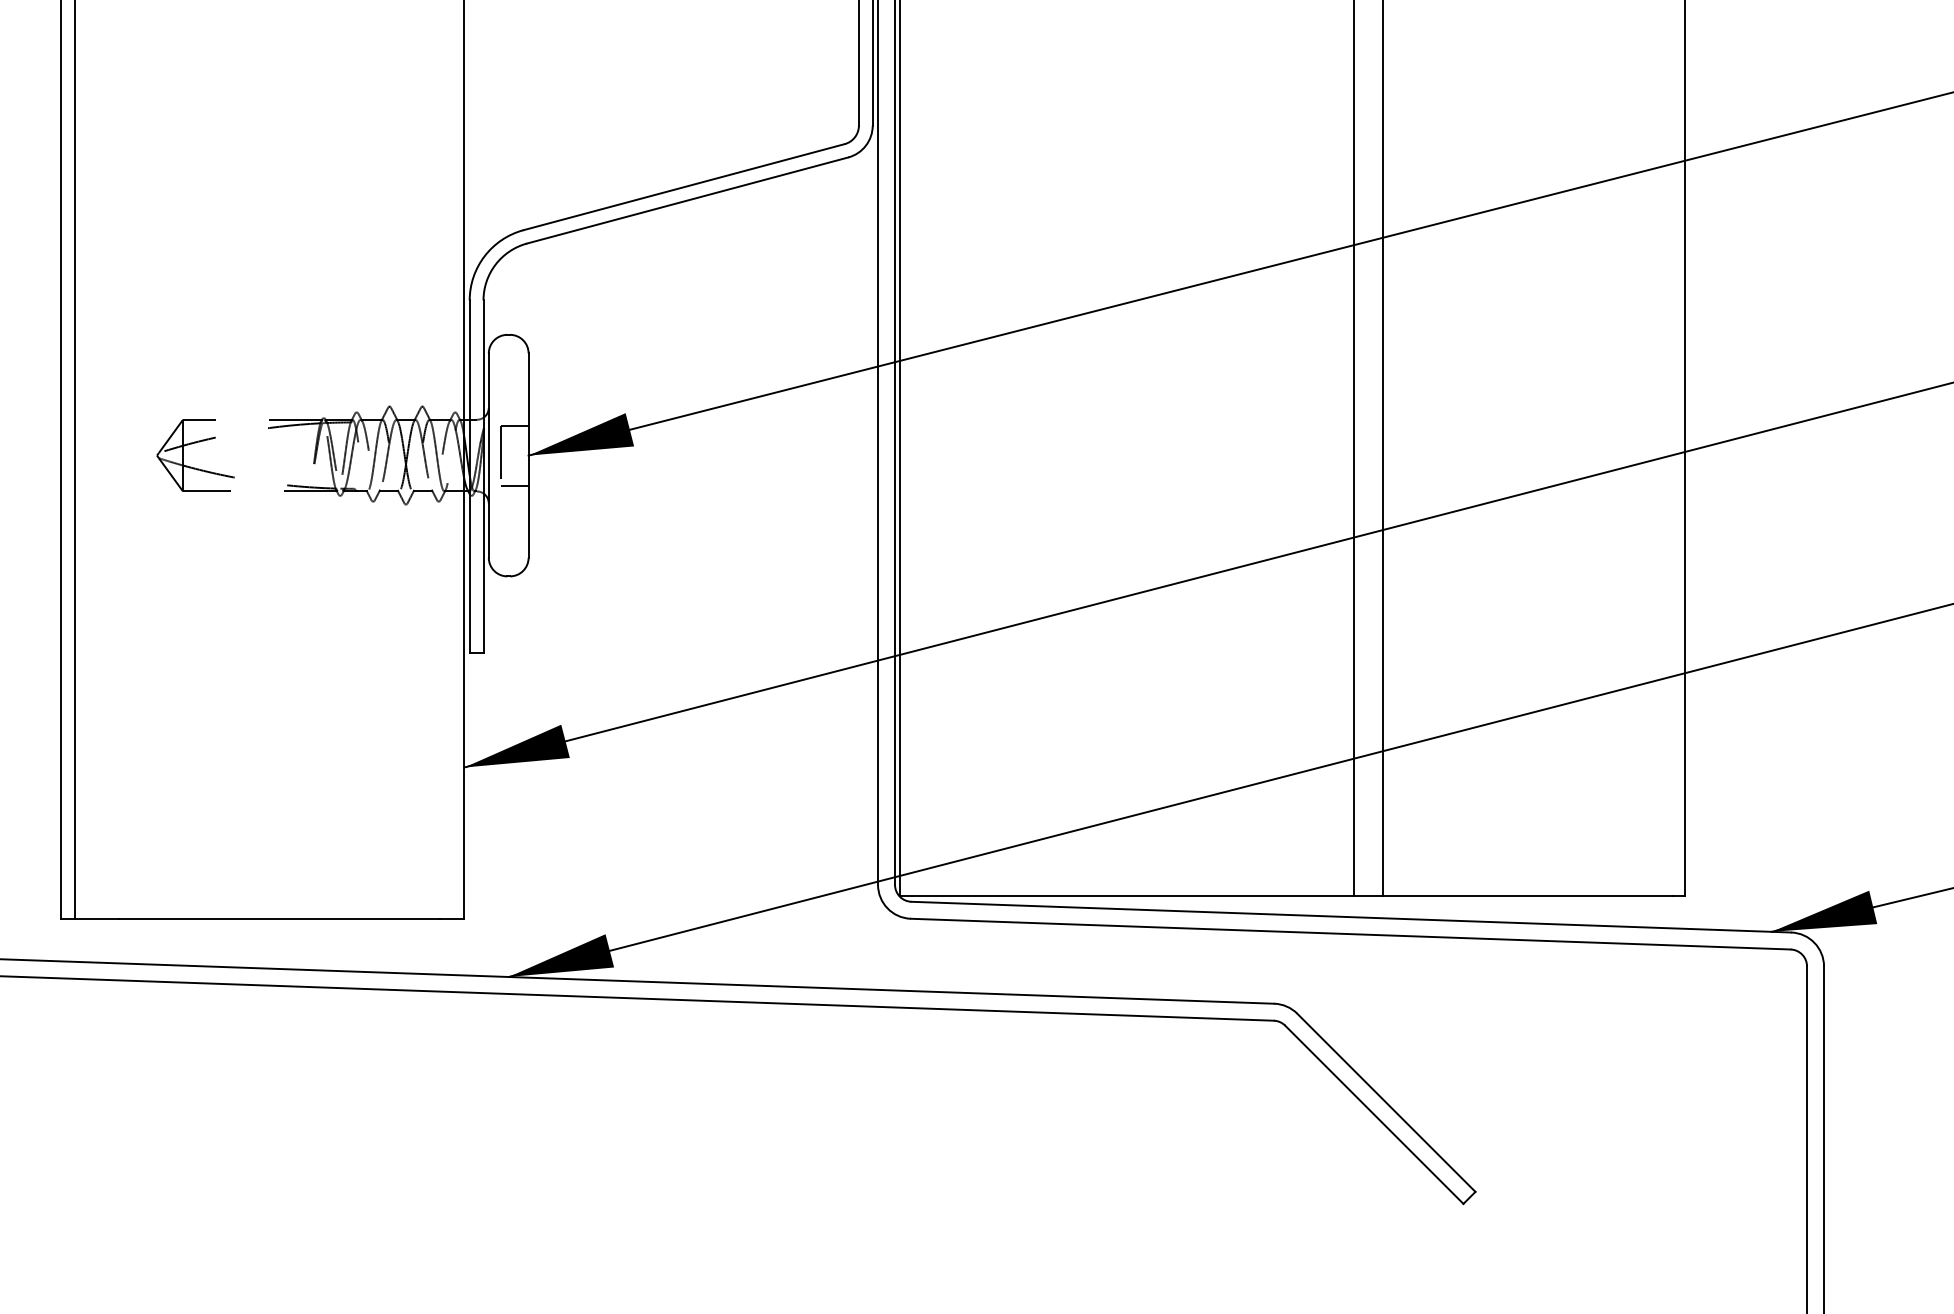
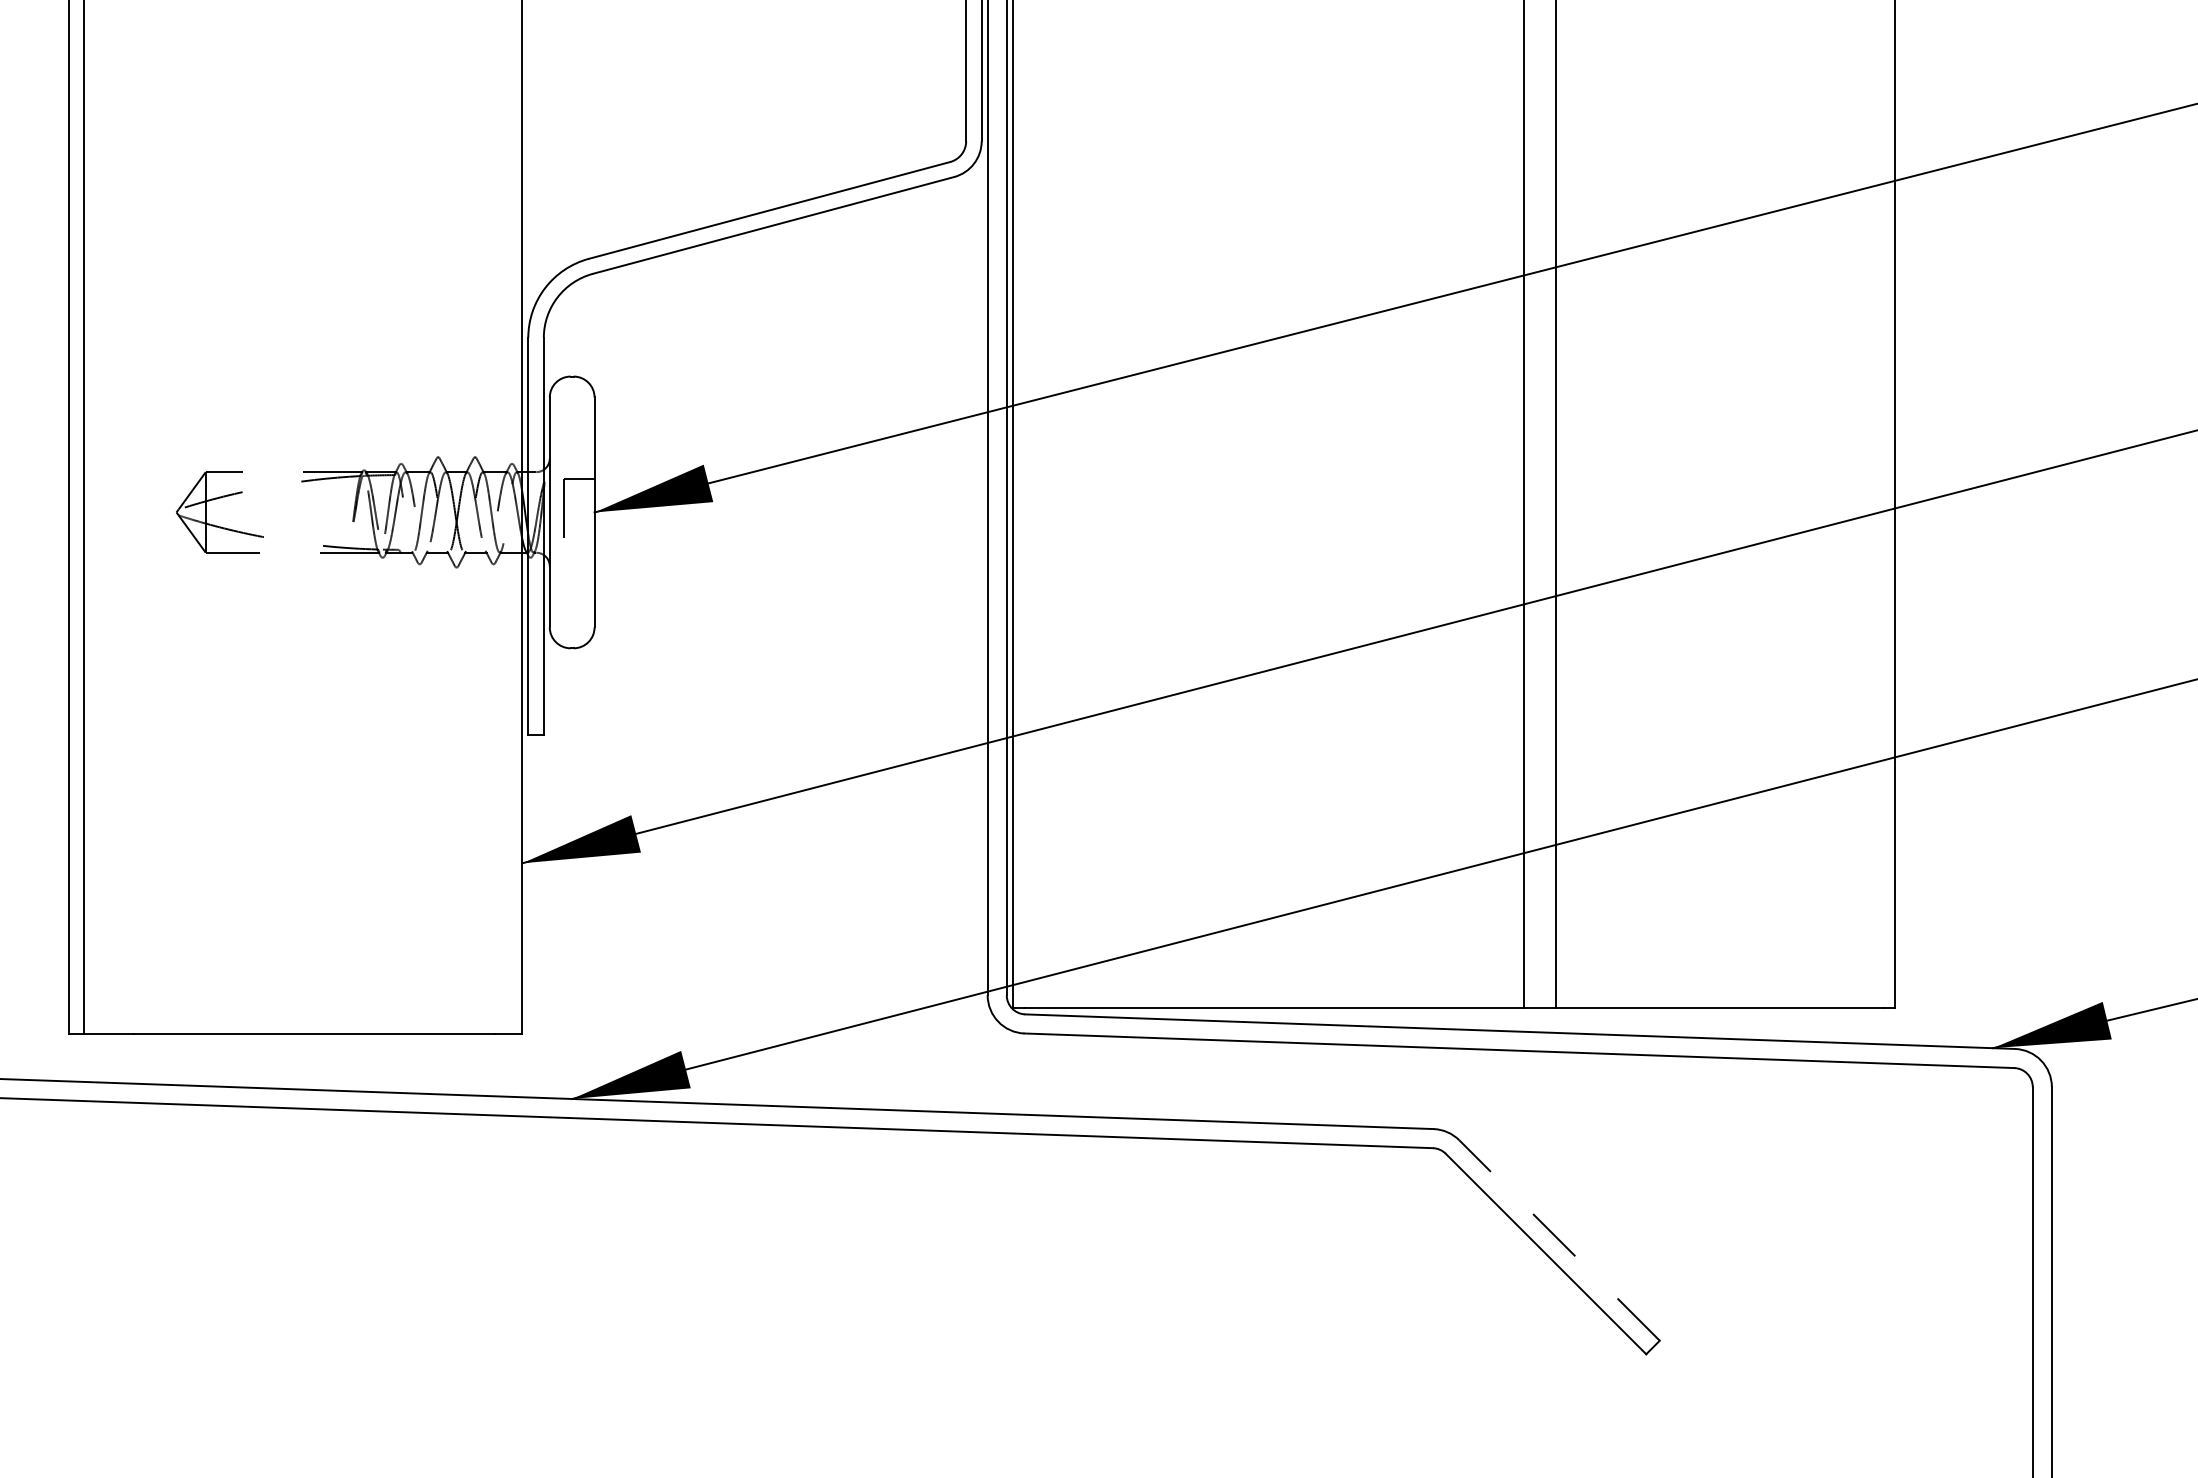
line: (514, 485) -> (578, 546), removed
line: (1386, 1102) -> (1559, 1240), solid -> dashed

